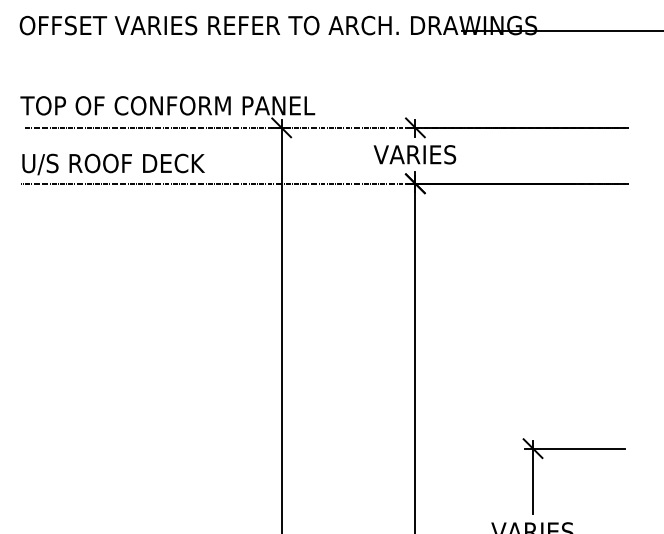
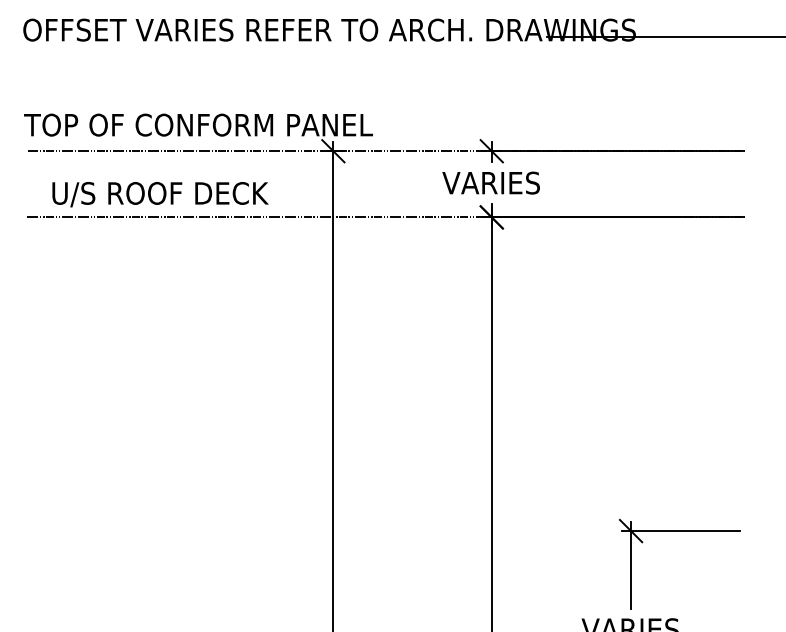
text: (113, 164) -> (160, 194), moved

